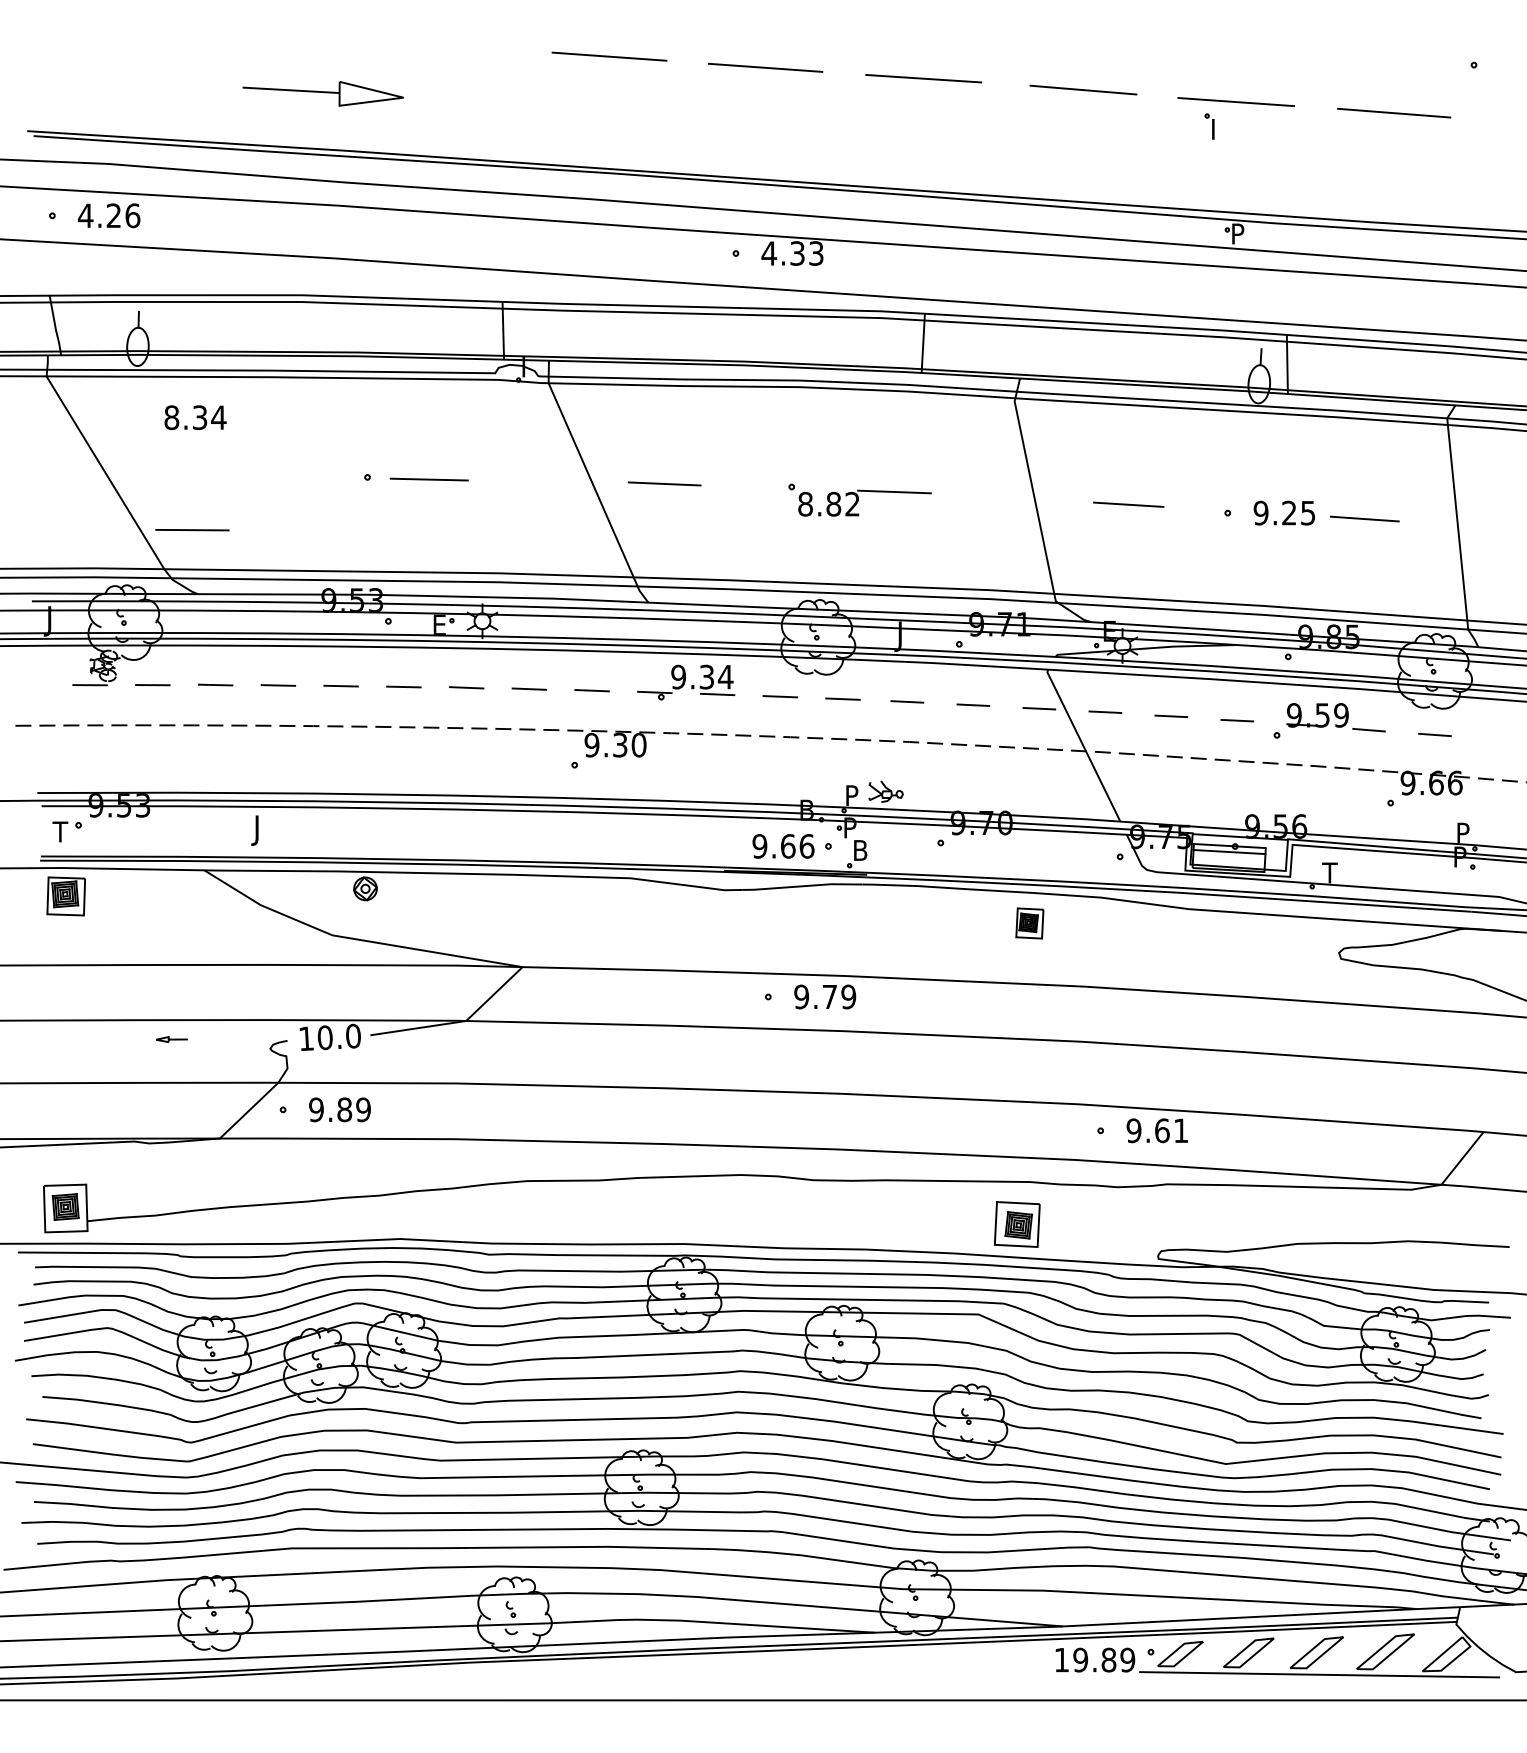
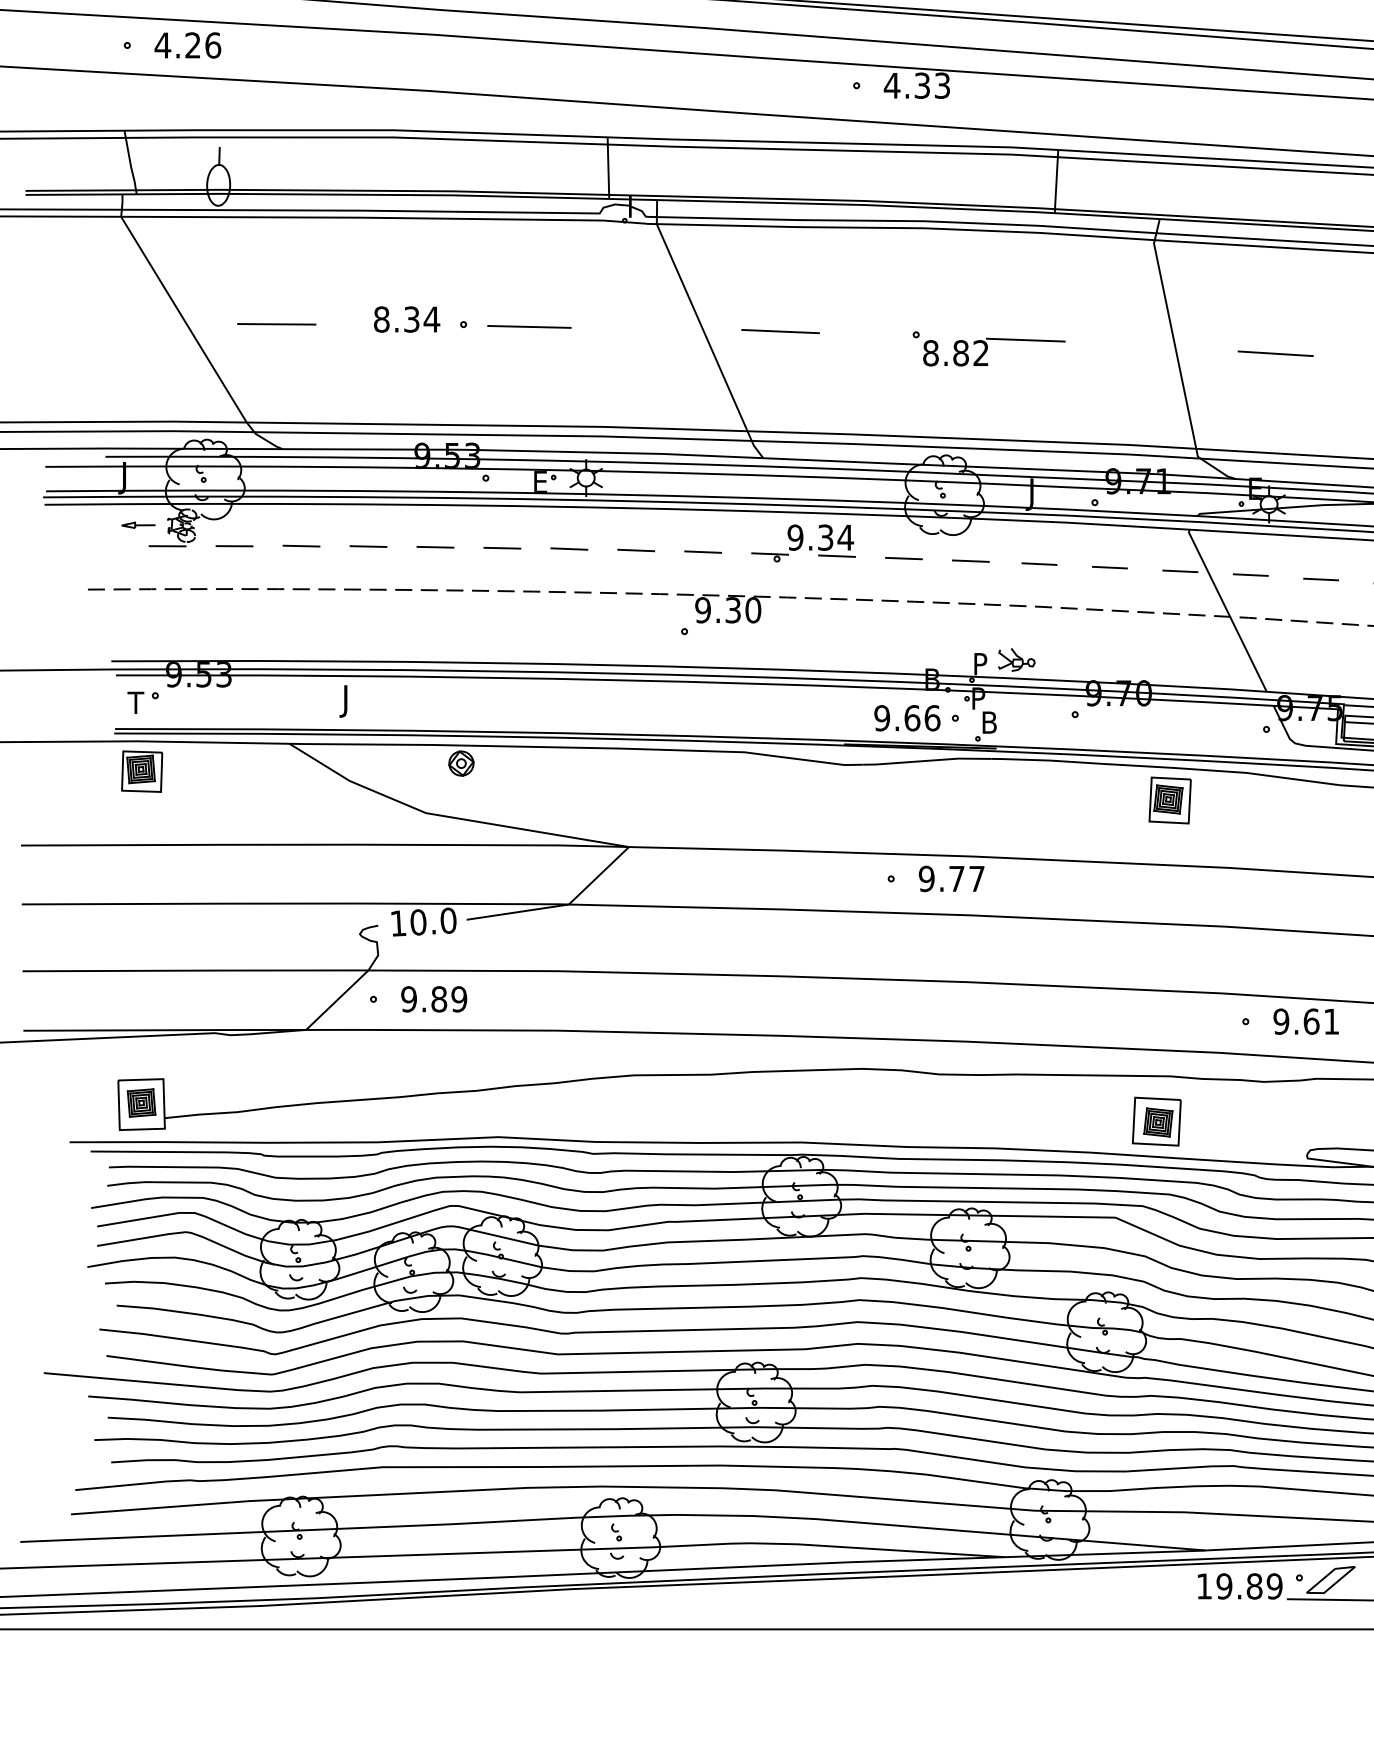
text: (195, 417) -> (407, 319), moved
line: (192, 530) -> (276, 324), moved
part: (1029, 923) -> (1169, 800), size x1.43
text: (848, 996) -> (976, 878), 9.79 -> 9.77
part: (171, 1039) -> (138, 525), moved

